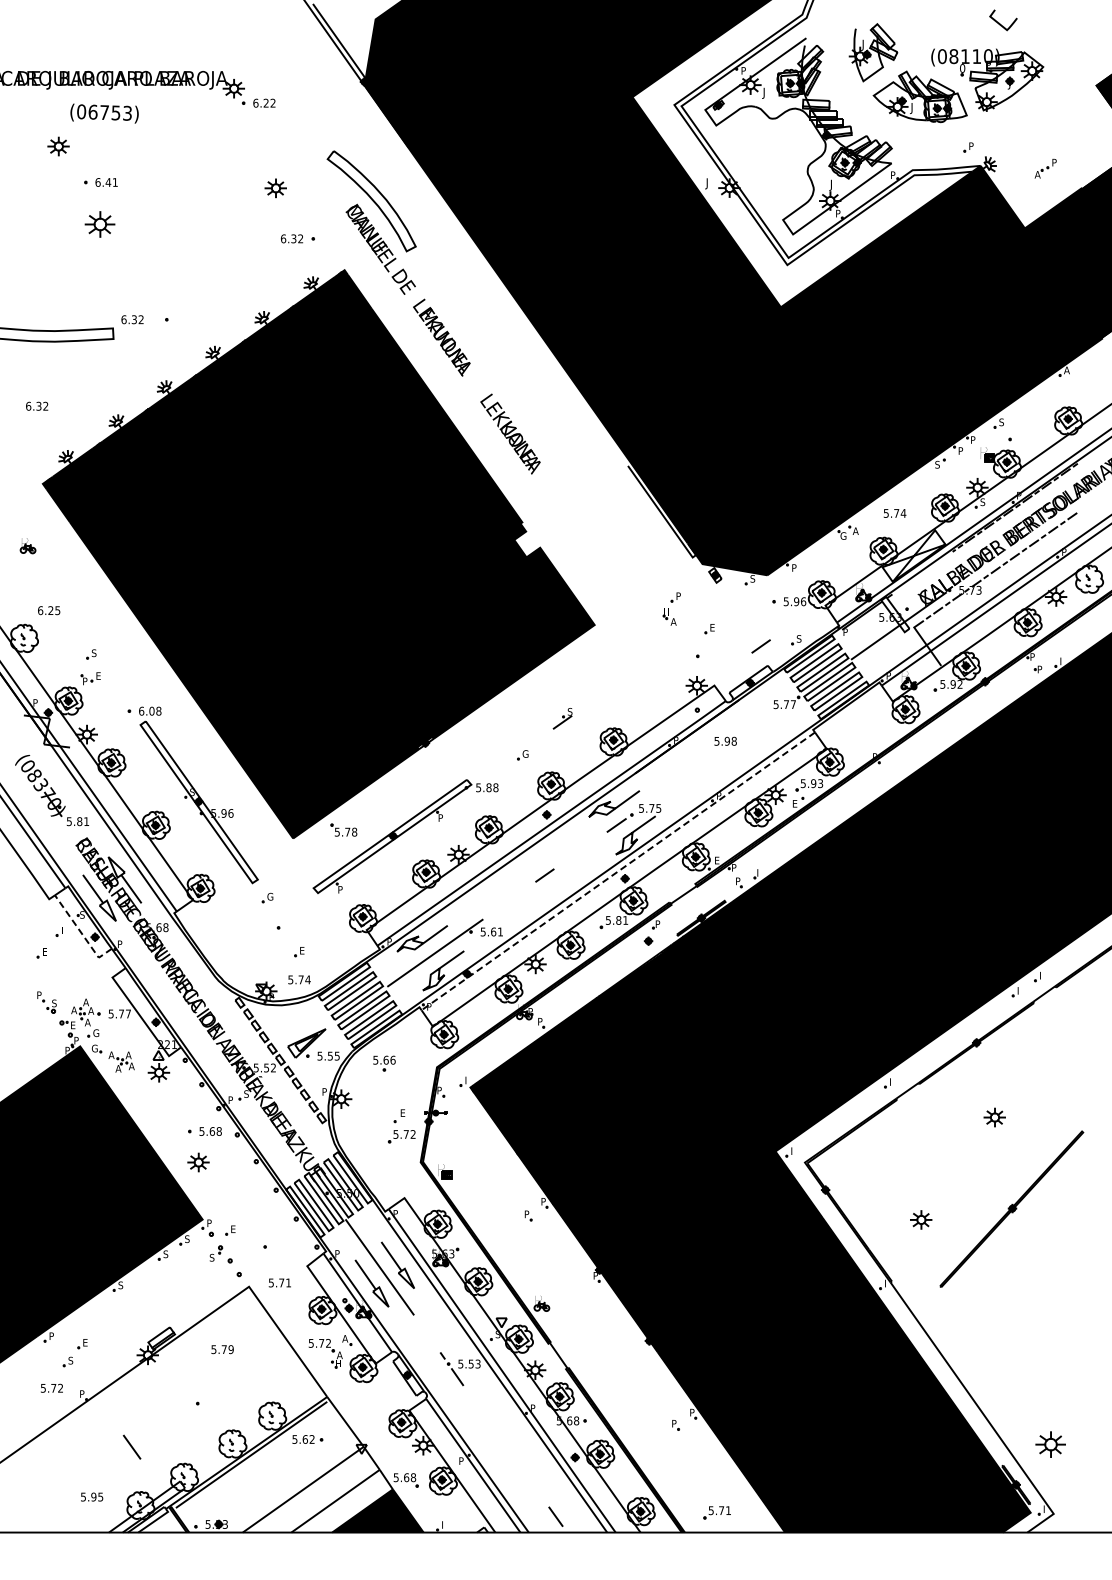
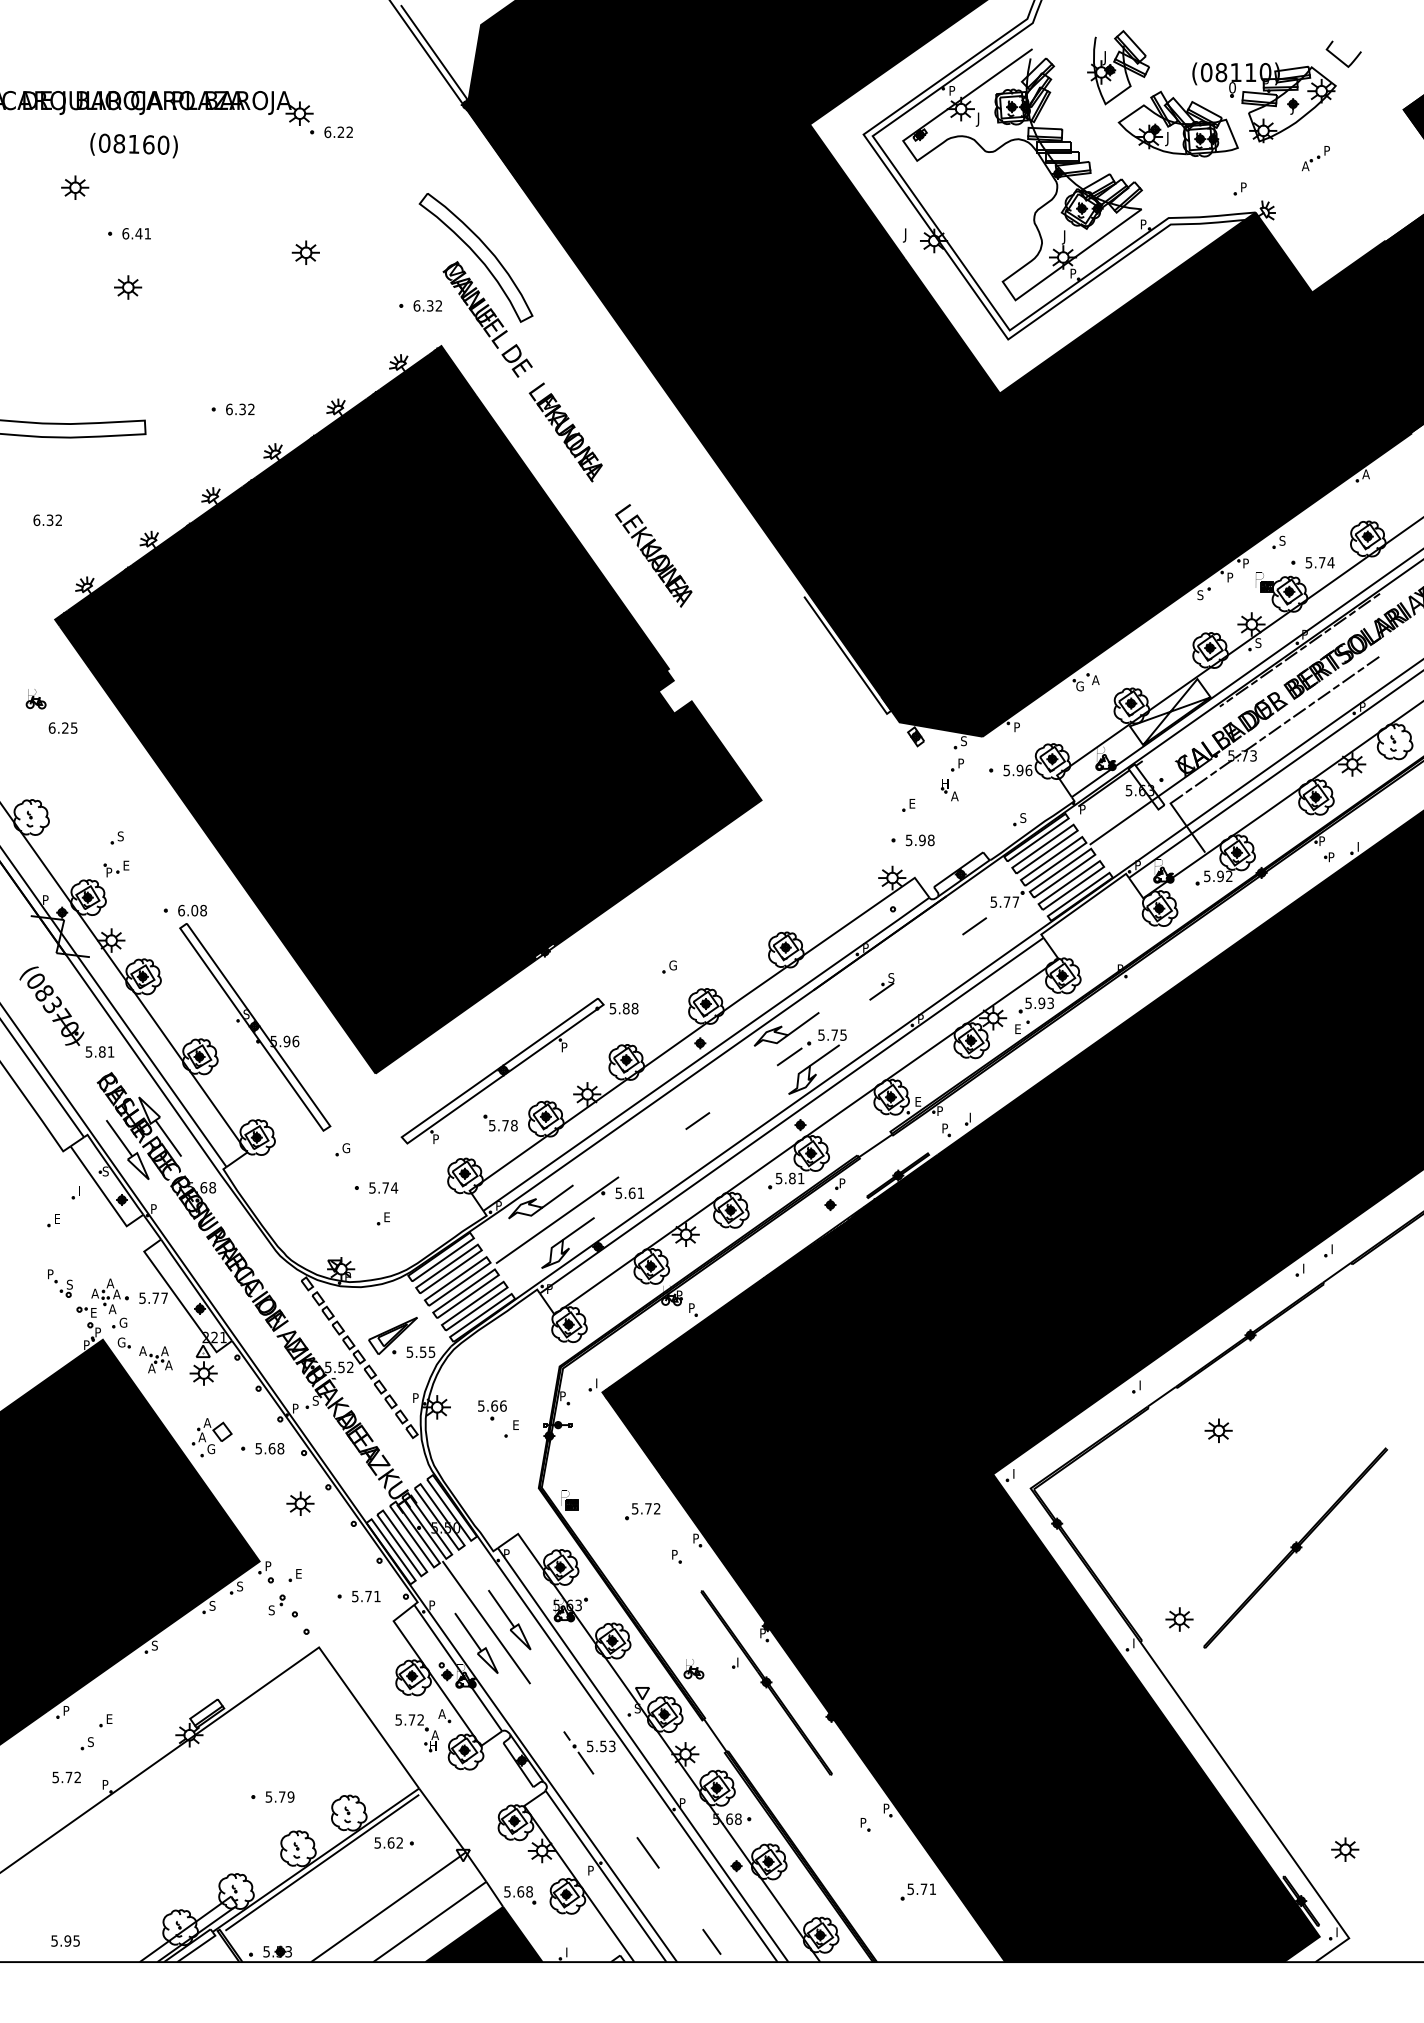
curve: (1000, 23) -> (1339, 58), moved
text: (110, 112) -> (141, 144), (06753) -> (08160)
part: (1045, 168) -> (1315, 158), moved
part: (275, 188) -> (305, 252), moved
part: (99, 224) -> (127, 287), size x0.71
text: (292, 238) -> (428, 305), moved
text: (132, 319) -> (240, 409), moved
text: (894, 513) -> (1319, 562), moved
part: (671, 608) -> (952, 779), moved
text: (49, 610) -> (63, 727), moved
line: (760, 646) -> (973, 926), moved
part: (562, 718) -> (881, 986), moved
text: (725, 740) -> (920, 839), moved
part: (343, 829) -> (500, 1122), moved
line: (618, 871) -> (792, 1115), dashed -> solid
line: (81, 933) -> (104, 1195), dashed -> solid
text: (299, 979) -> (383, 1187), moved
part: (384, 1063) -> (492, 1410), moved
part: (994, 1117) -> (1218, 1430), moved
part: (165, 1122) -> (212, 1437), added
part: (401, 1136) -> (642, 1511), moved
part: (198, 1162) -> (300, 1503), moved
part: (921, 1219) -> (1179, 1618), moved
text: (279, 1282) -> (365, 1595), moved
part: (598, 1314) -> (766, 1682), added
text: (222, 1349) -> (279, 1796), moved
part: (1050, 1444) -> (1345, 1849), size x0.71
line: (131, 1446) -> (647, 1851), moved
text: (92, 1496) -> (66, 1940), moved
part: (716, 1512) -> (917, 1891), moved

